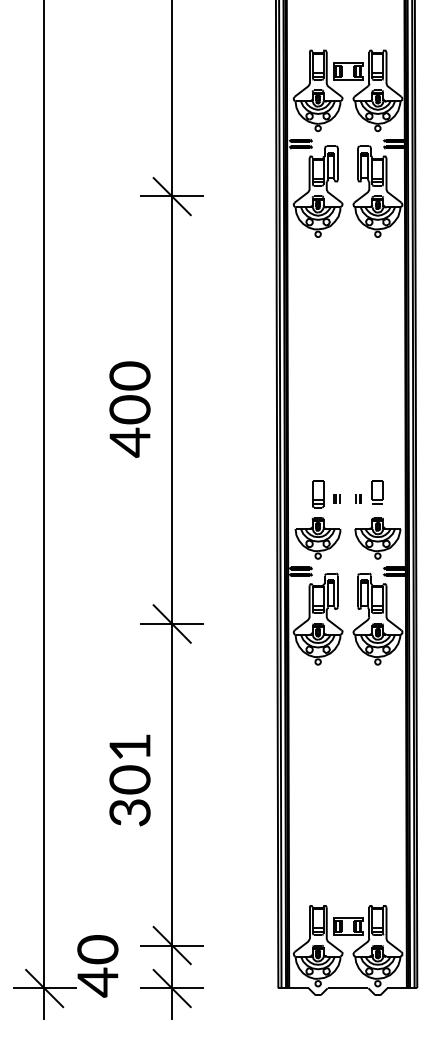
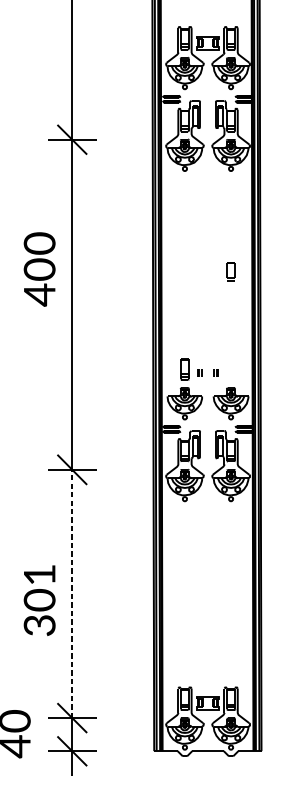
text: (129, 409) -> (39, 269), moved
part: (377, 492) -> (230, 271), moved
text: (129, 780) -> (39, 600), moved
line: (172, 784) -> (72, 593), solid -> dashed

